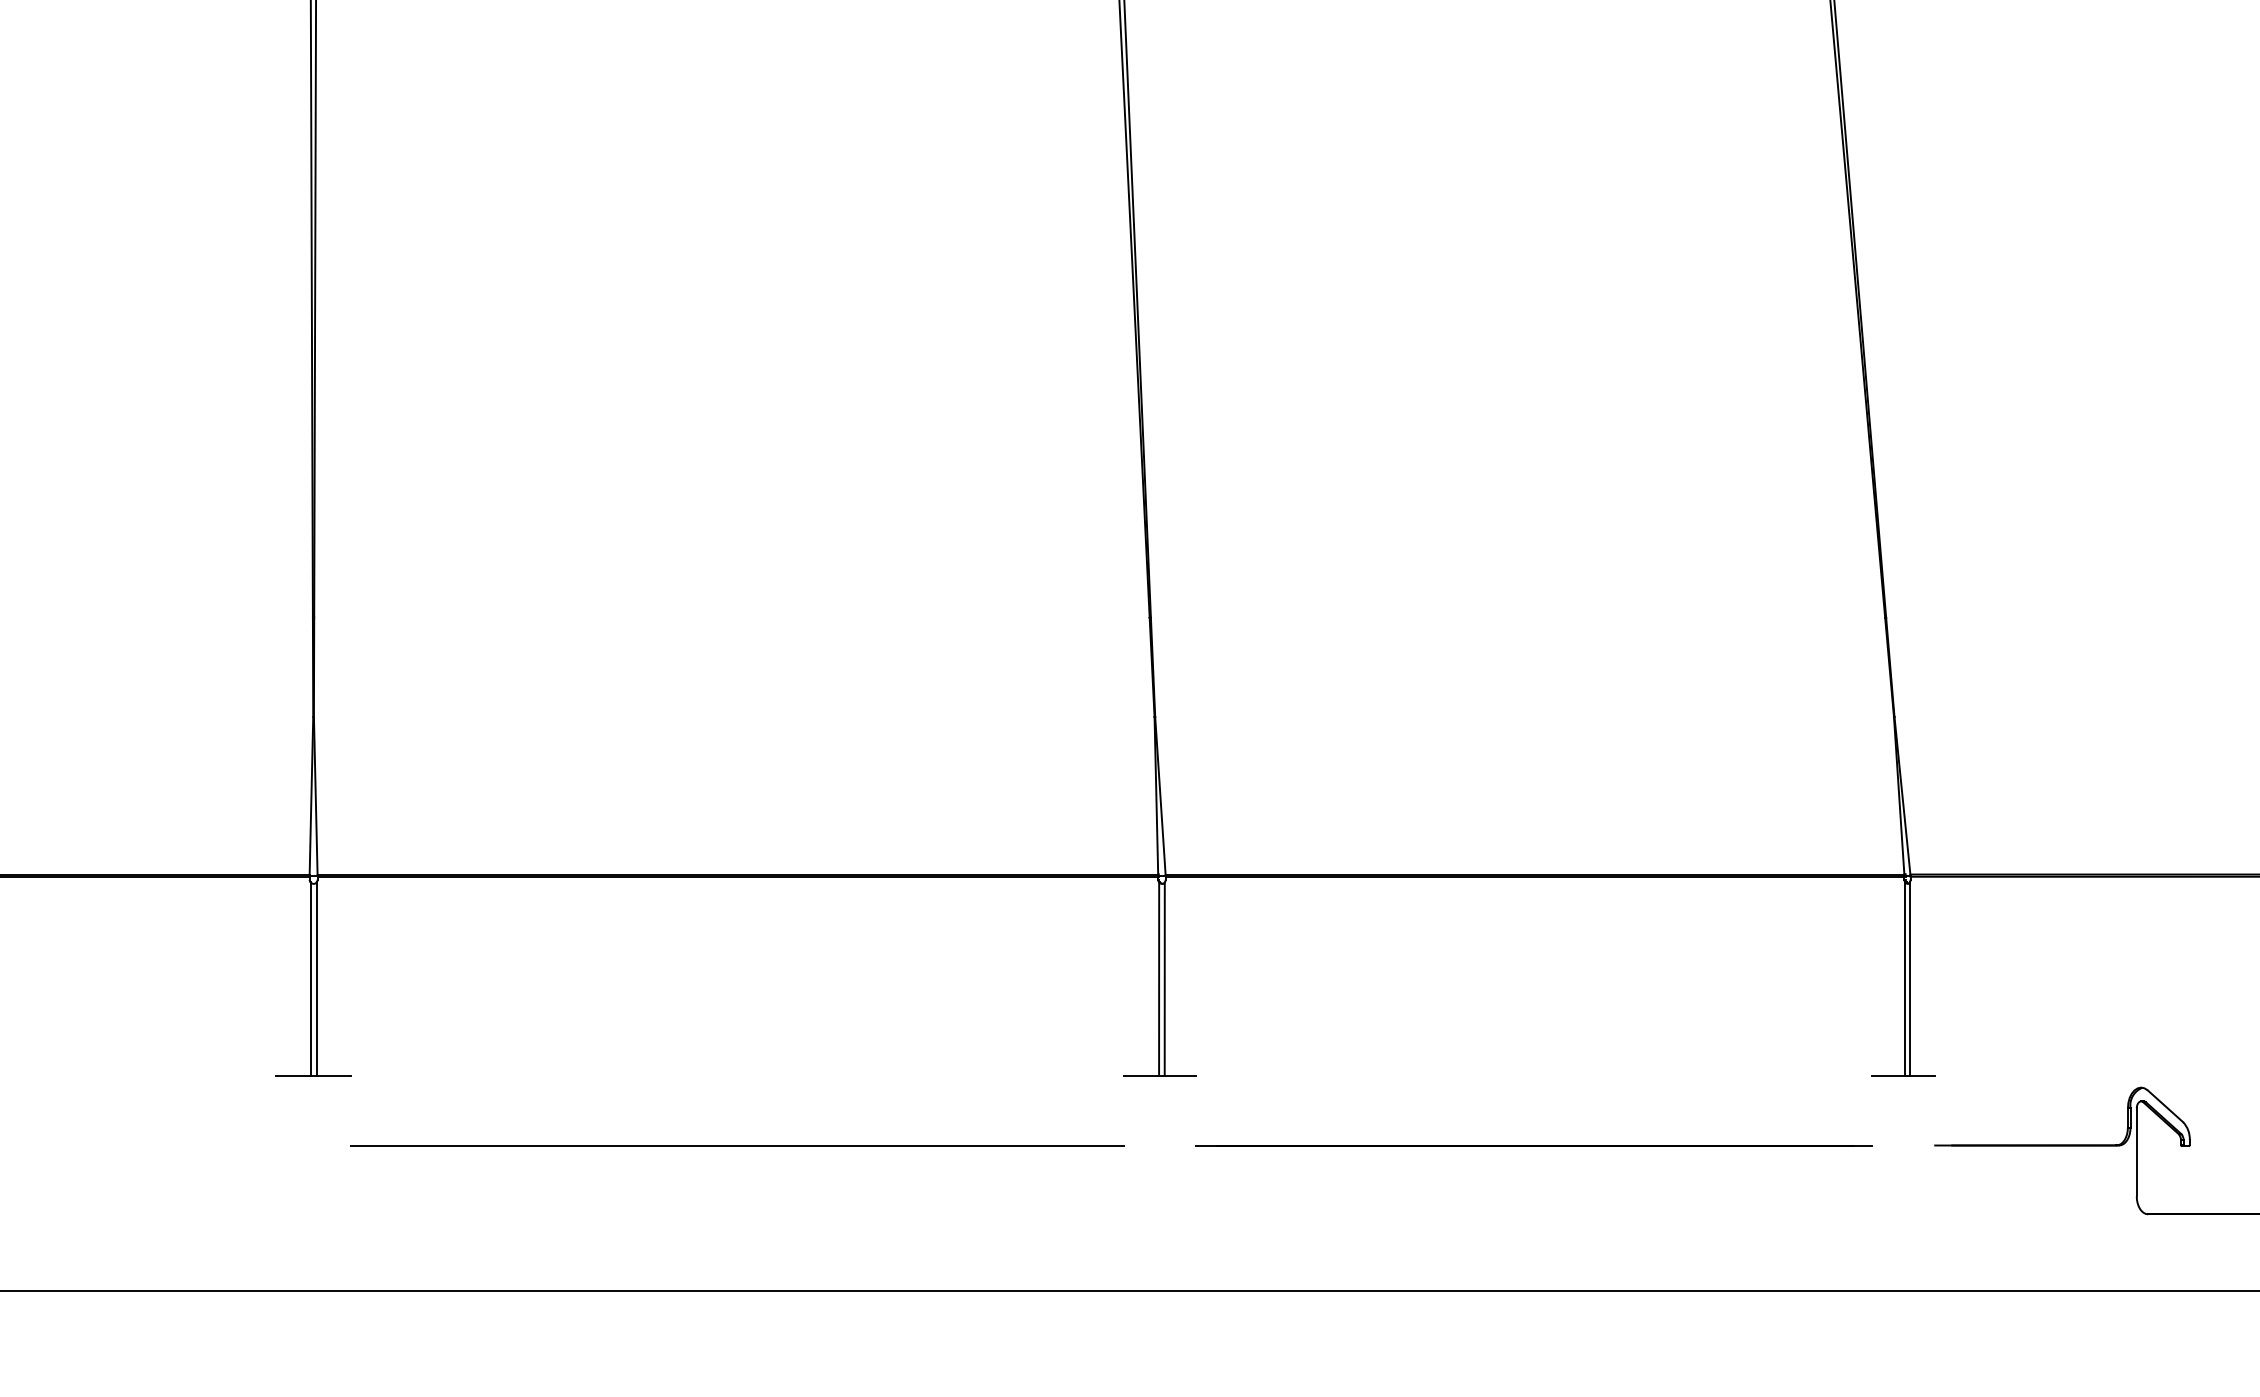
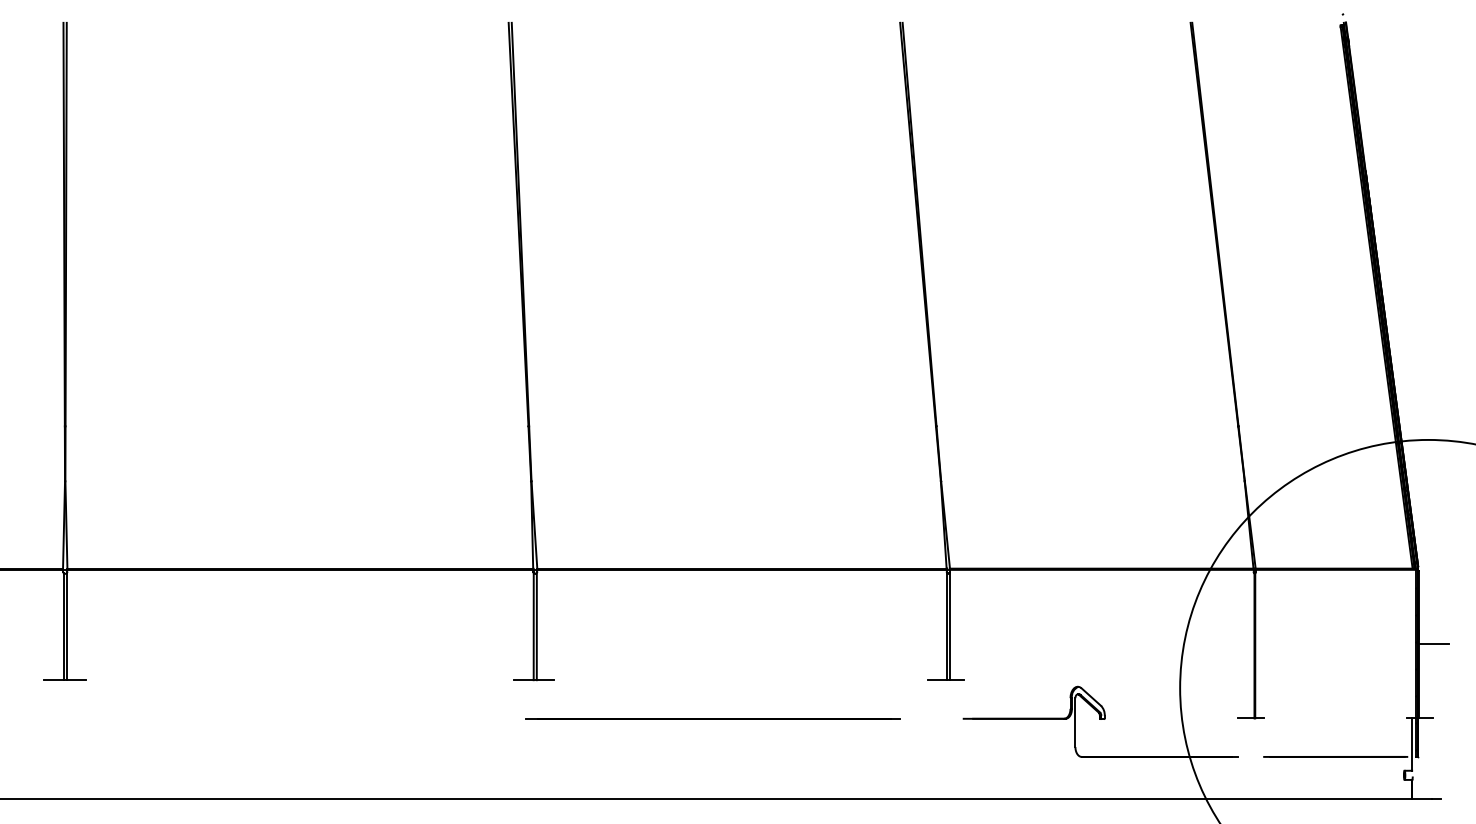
line: (736, 1144) -> (299, 718), removed
line: (1532, 1144) -> (712, 718), moved

